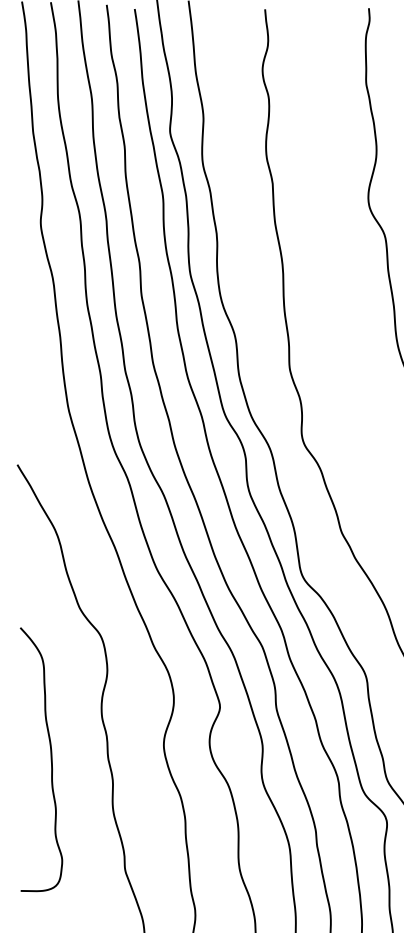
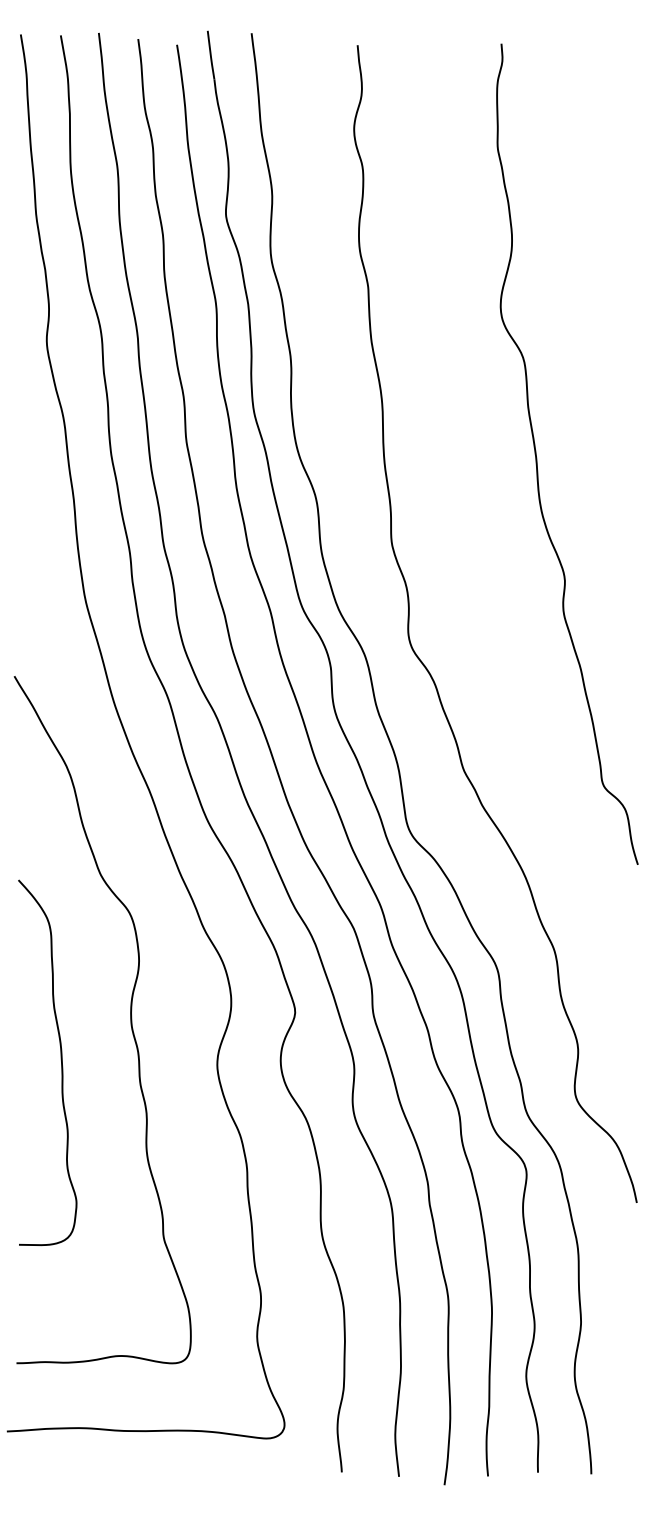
curve: (50, 757) -> (60, 1059), moved

